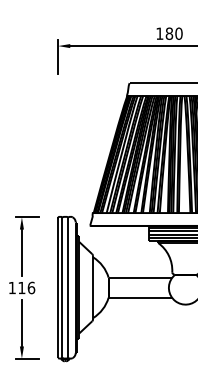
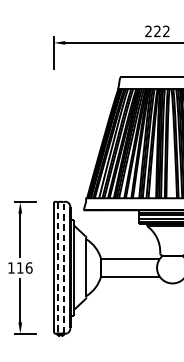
text: (169, 33) -> (157, 31), 180 -> 222
line: (68, 287) -> (63, 267), solid -> dashed
line: (62, 288) -> (58, 268), solid -> dashed

